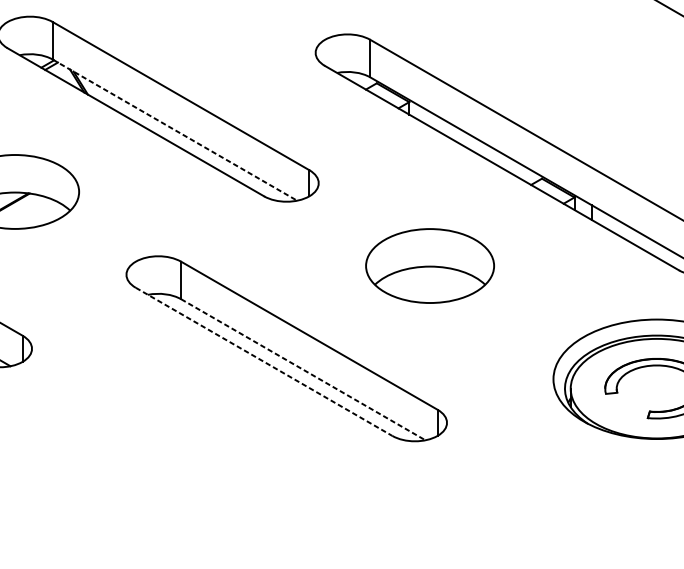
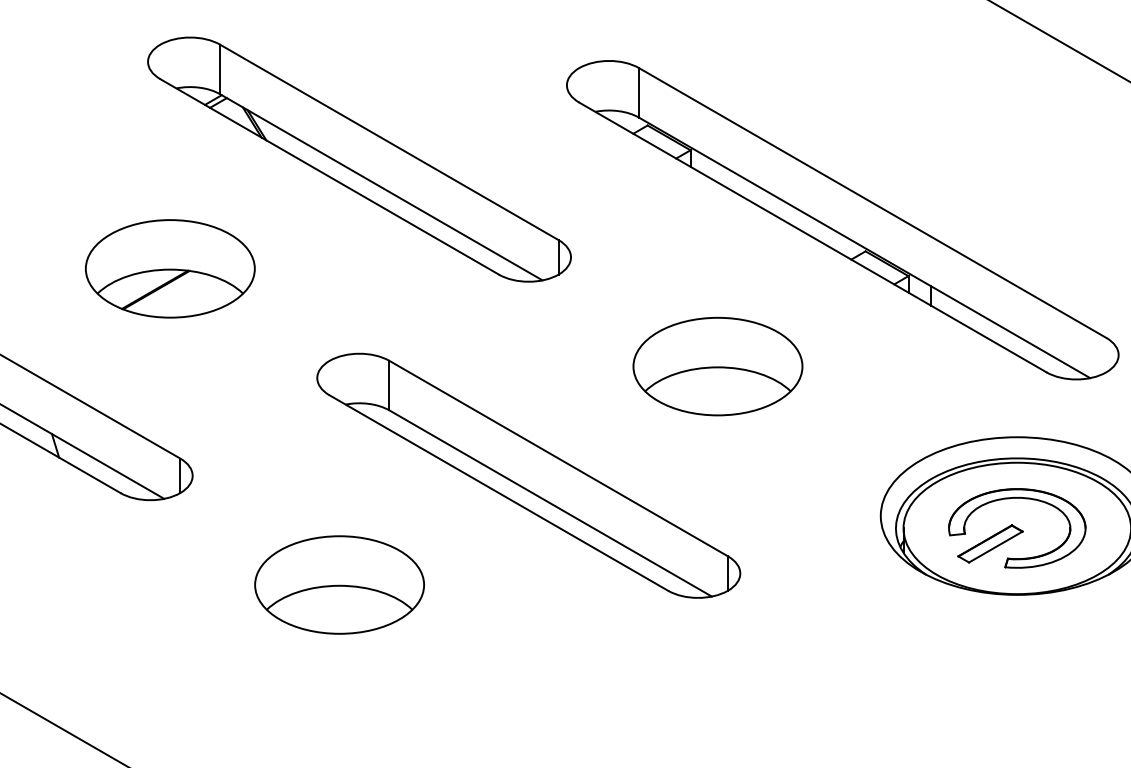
line: (175, 130) -> (381, 187), dashed -> solid
line: (264, 362) -> (499, 493), dashed -> solid
line: (303, 369) -> (551, 503), dashed -> solid
part: (636, 400) -> (990, 543), added
part: (143, 431) -> (339, 584), added

